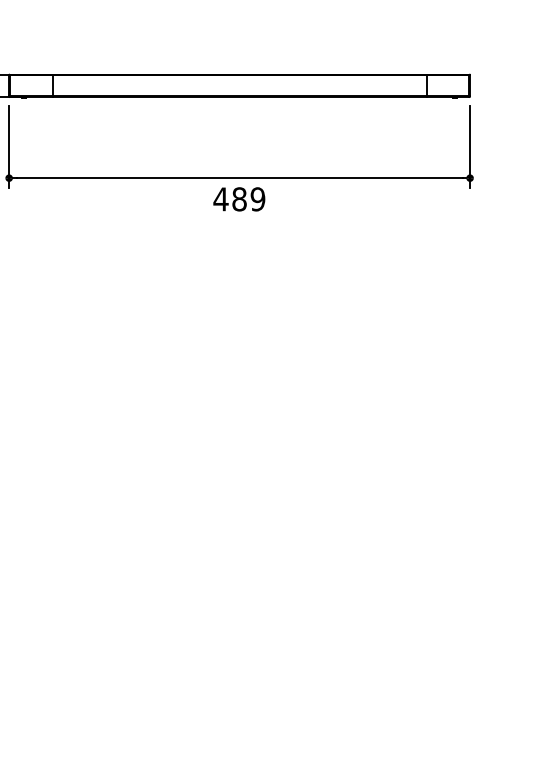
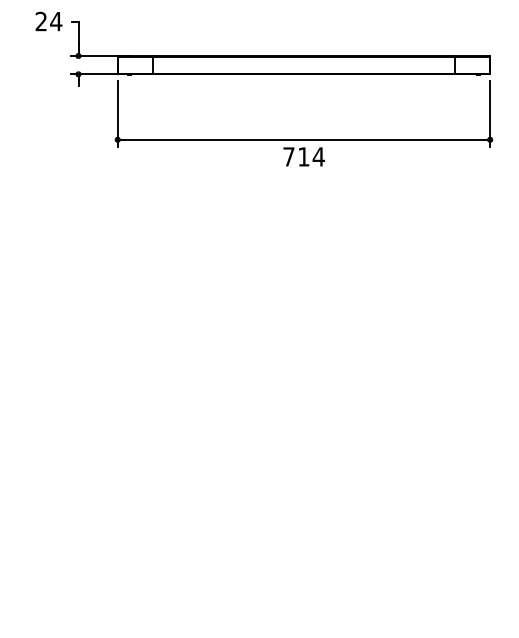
text: (239, 198) -> (303, 156), 489 -> 714

